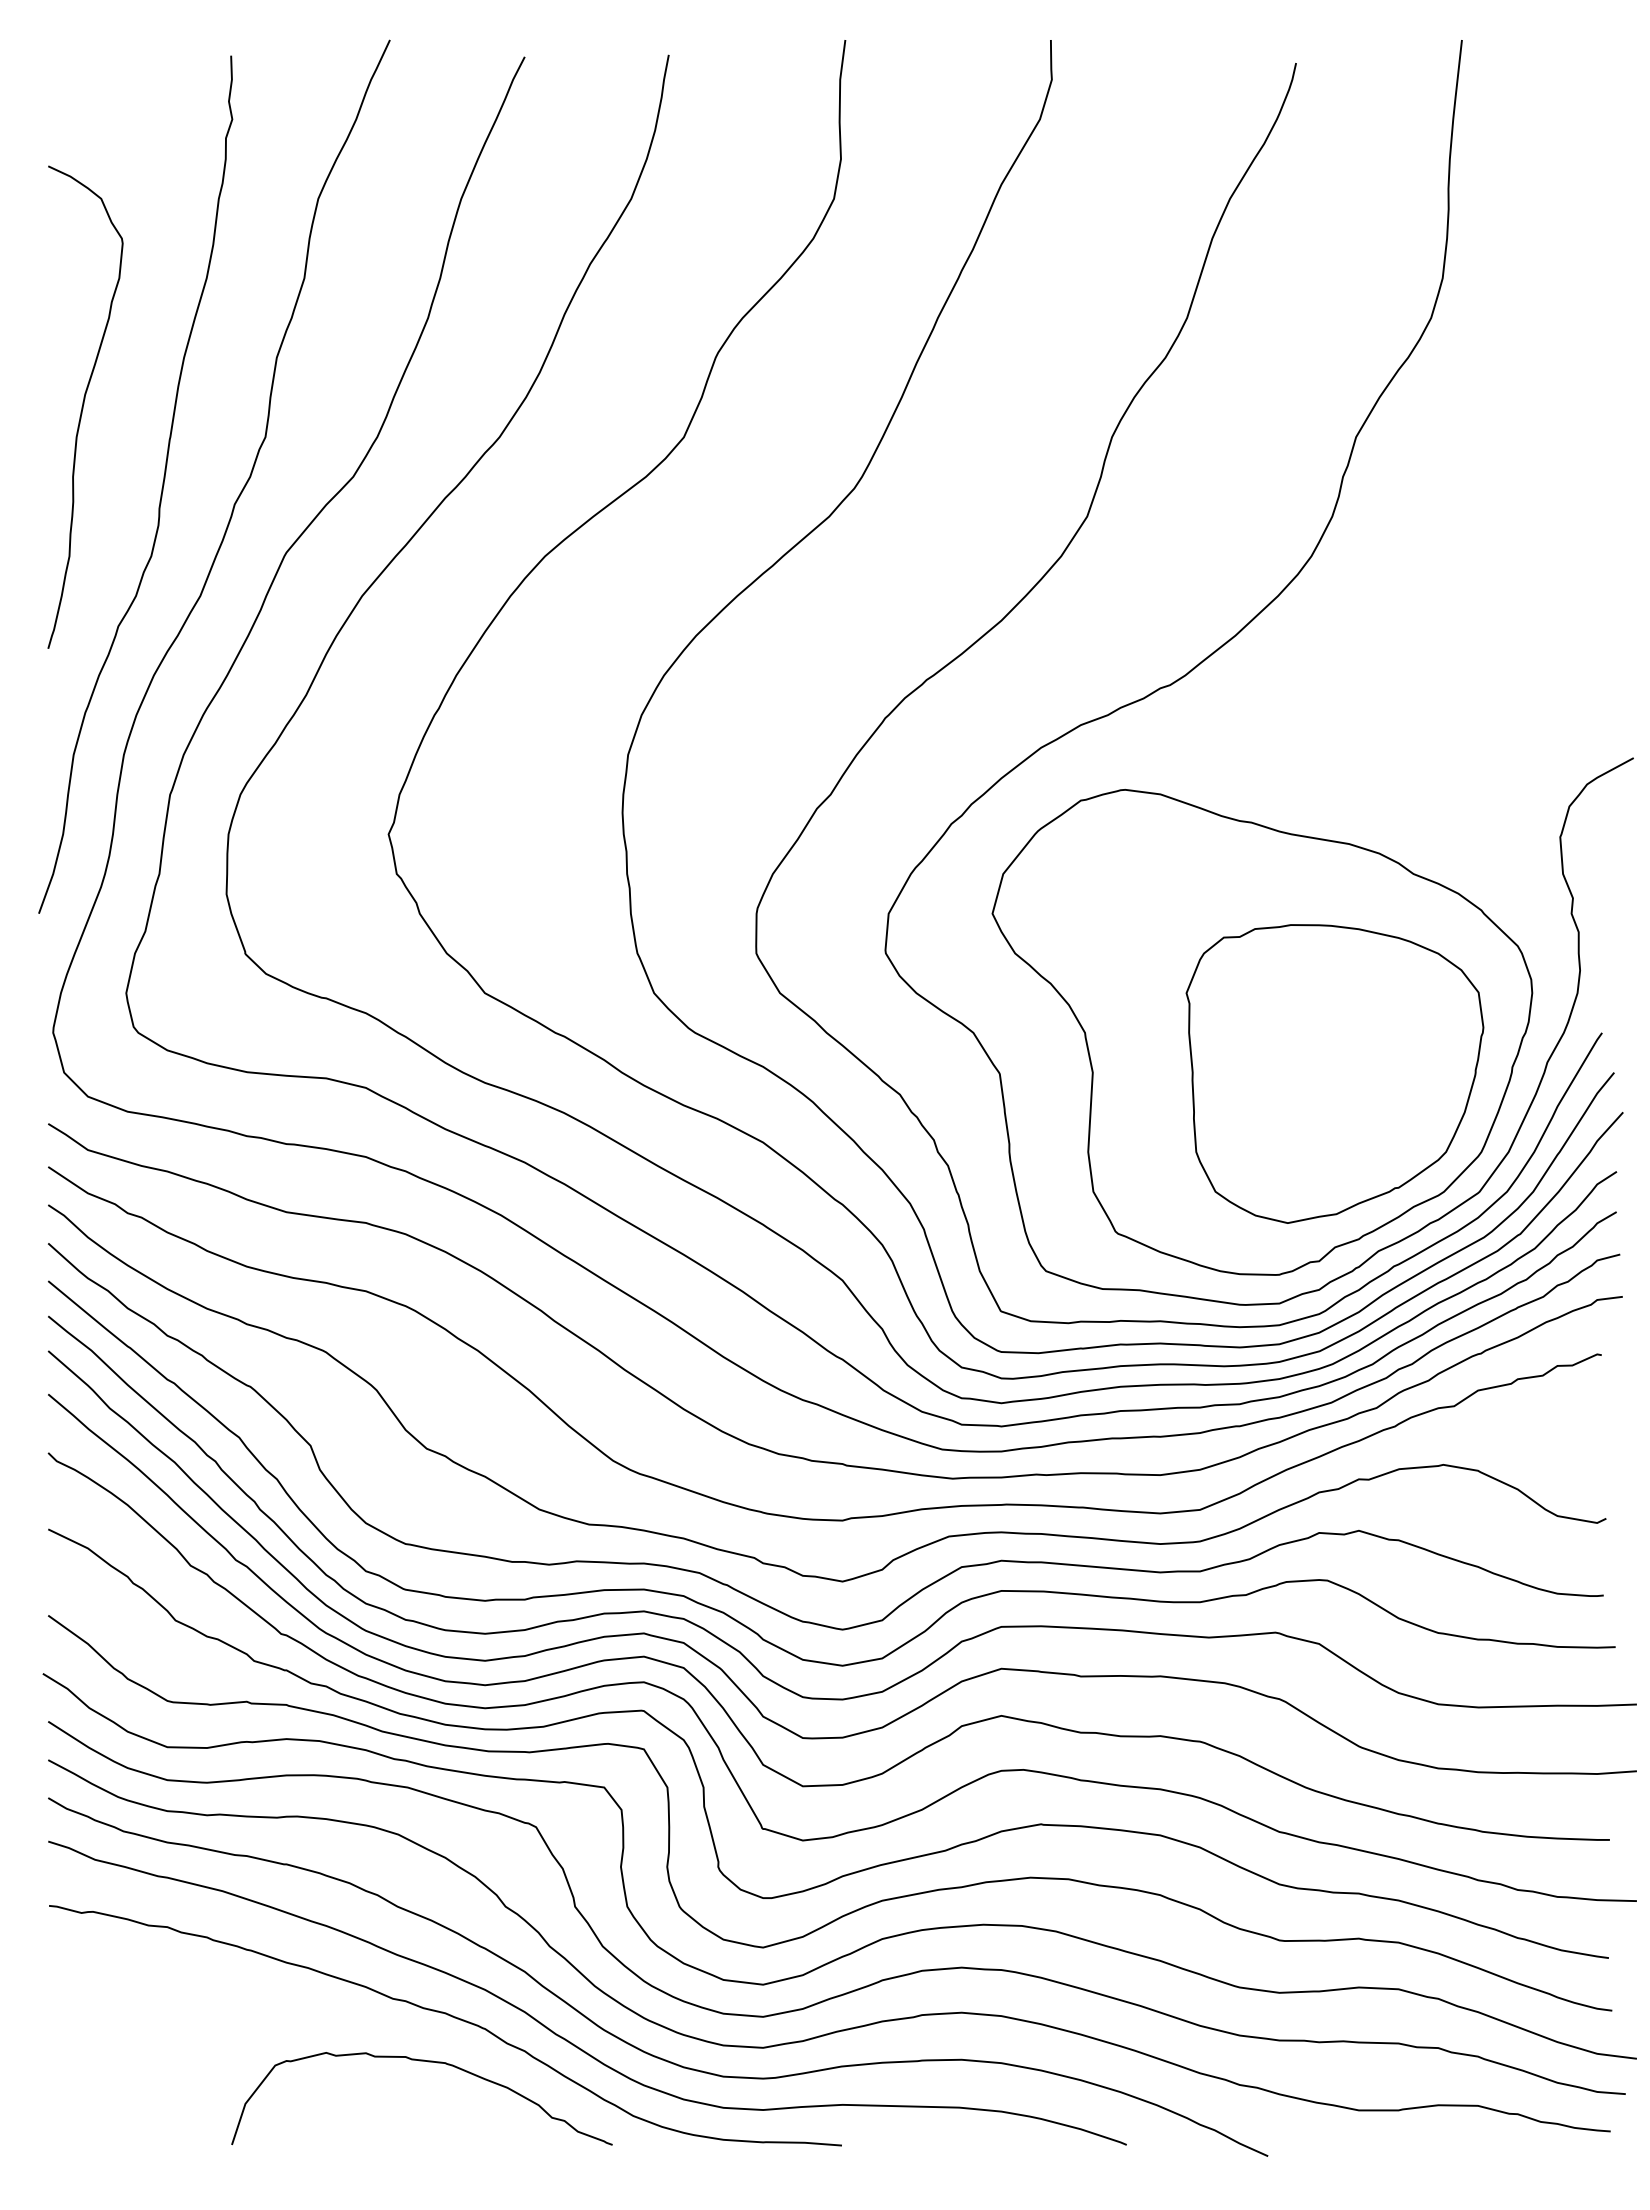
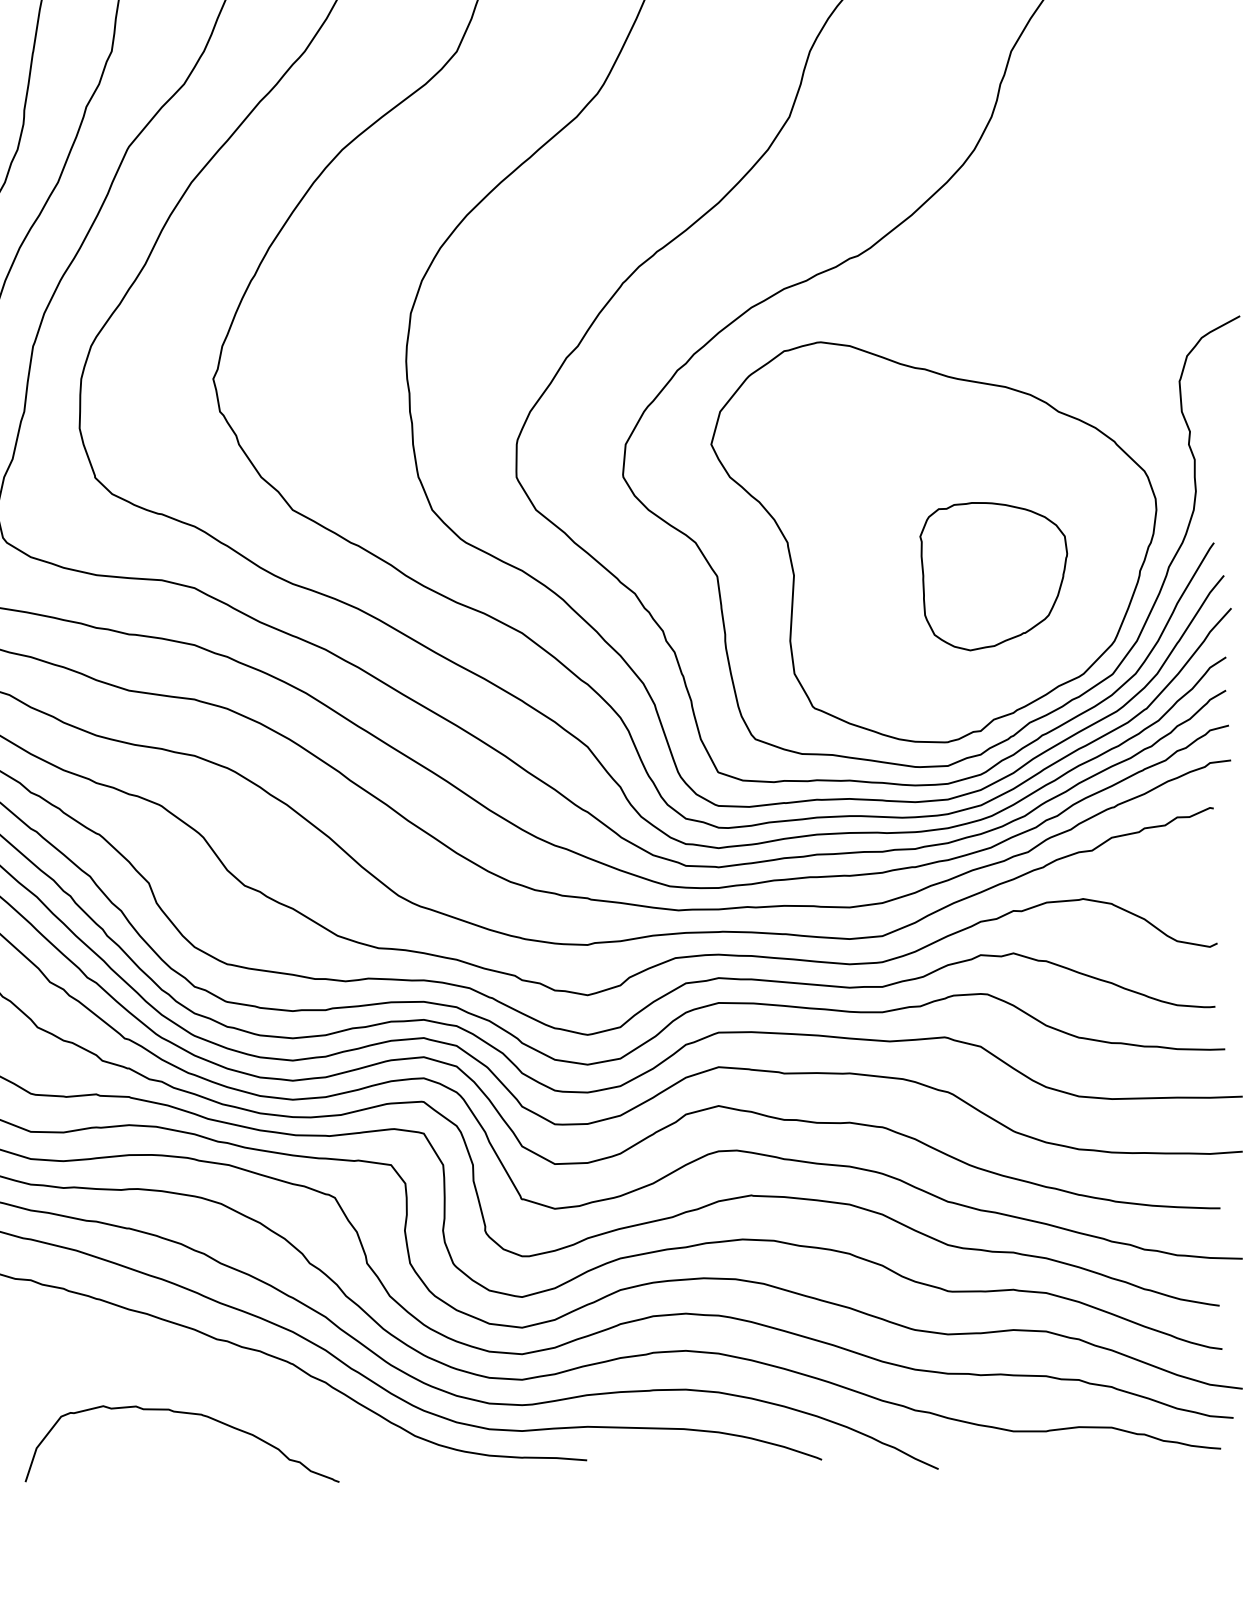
part: (1334, 1073) -> (993, 576), size x0.6
curve: (428, 2062) -> (187, 1414), moved

